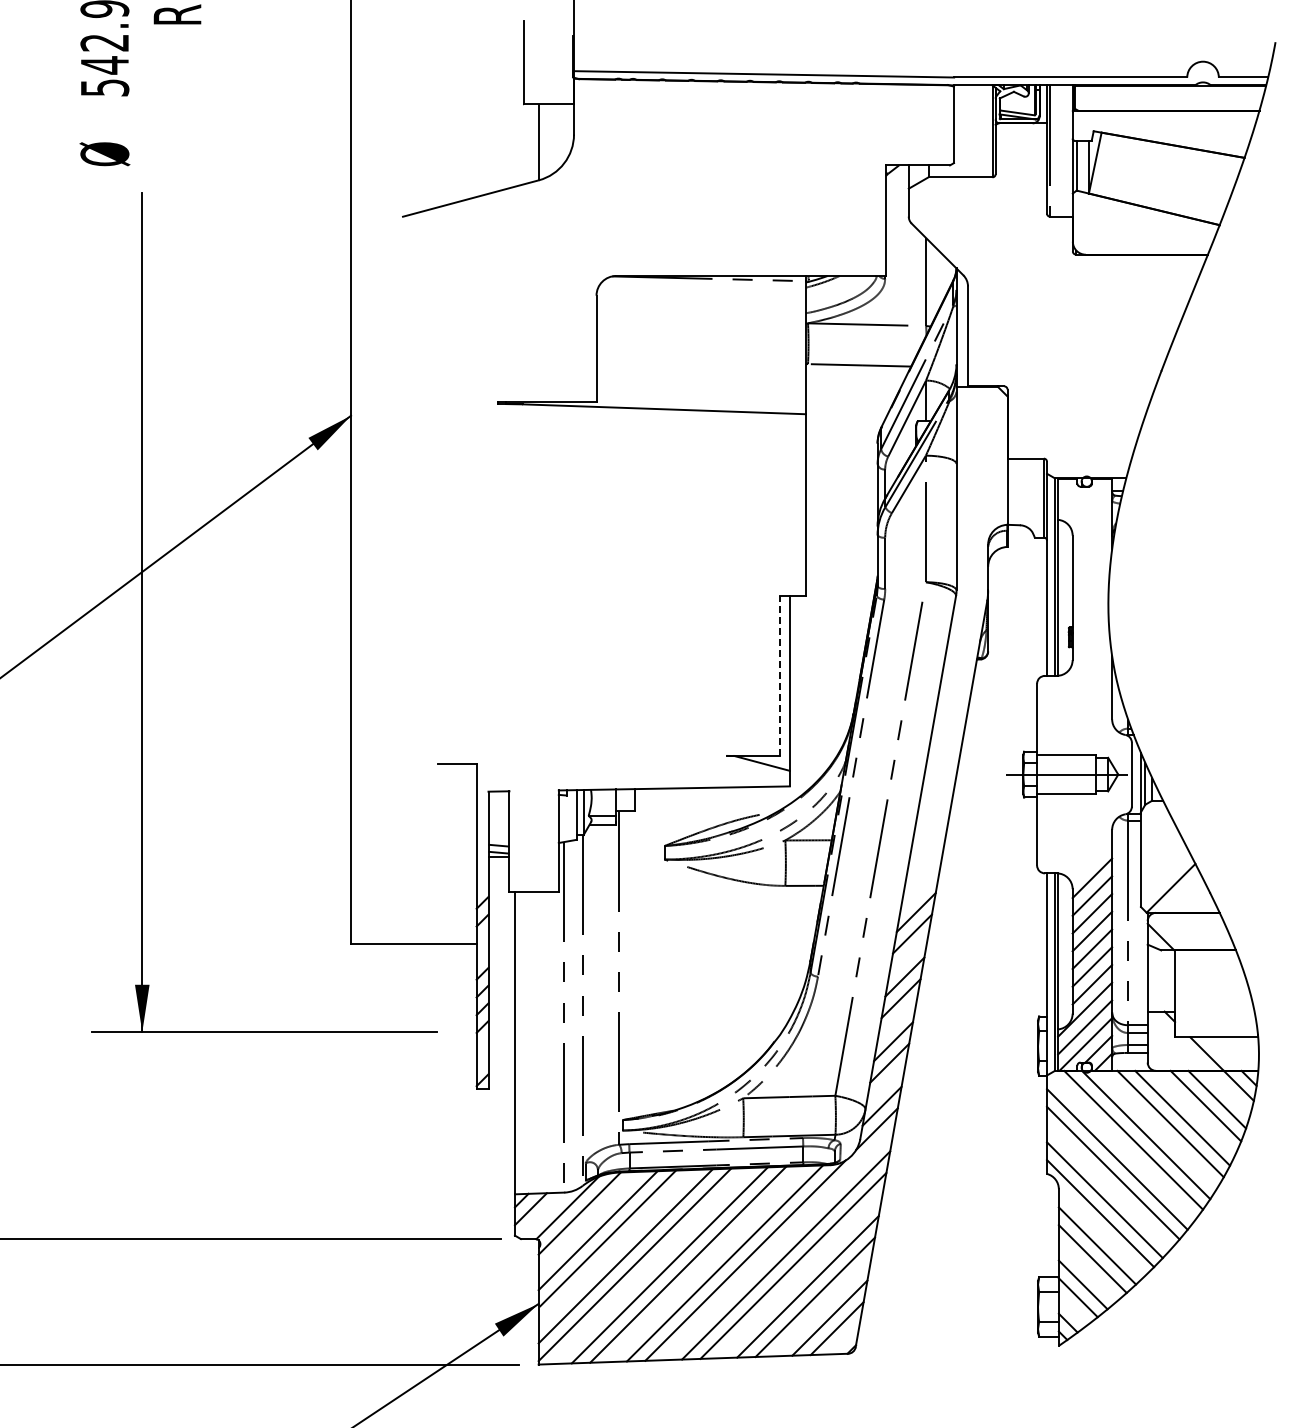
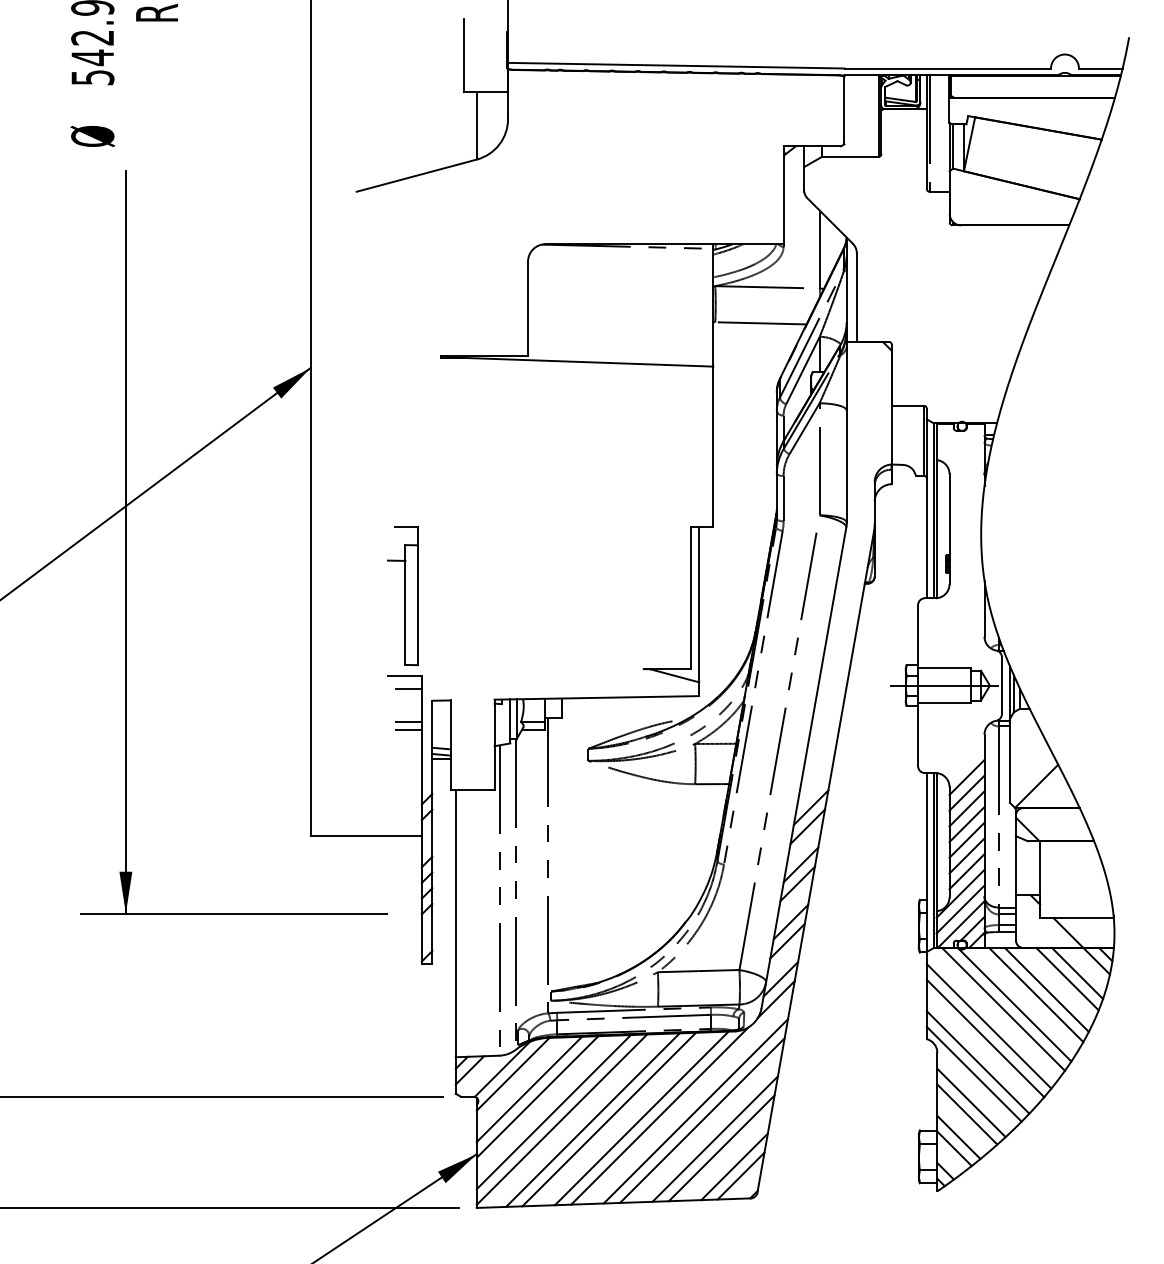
part: (454, 673) -> (402, 596), added
line: (780, 675) -> (690, 597), dashed -> solid
line: (461, 778) -> (408, 689), added
line: (461, 815) -> (408, 721), added
line: (461, 824) -> (408, 729), added

